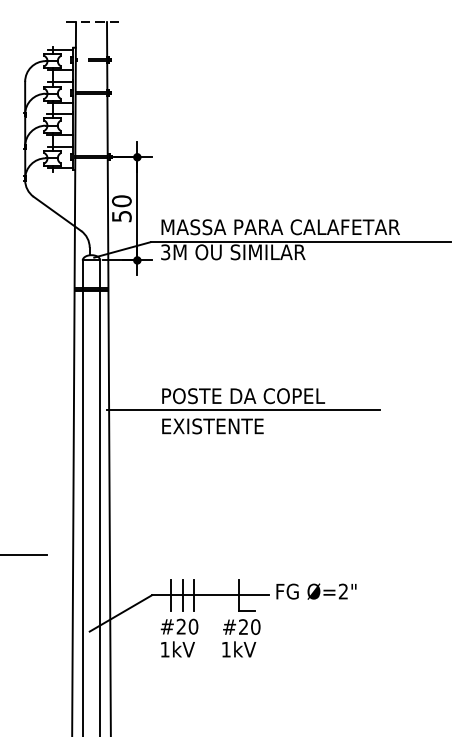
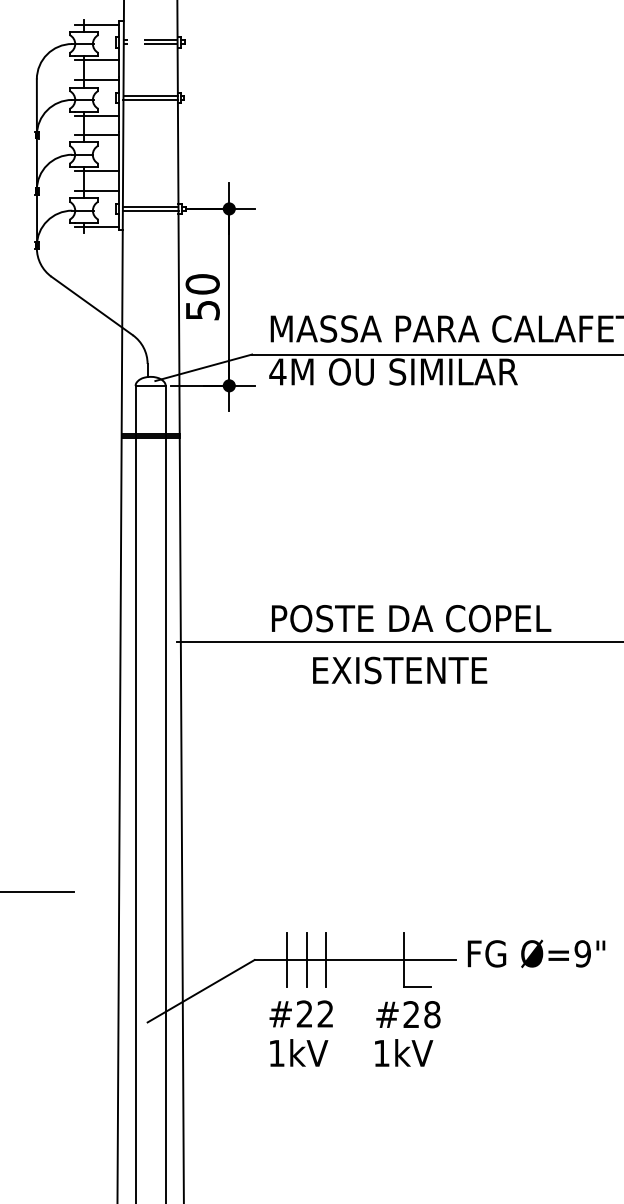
text: (165, 252) -> (277, 372), 3M -> 4M
text: (212, 426) -> (399, 670), moved
text: (343, 591) -> (582, 953), Ø=2" -> Ø=9"
text: (193, 626) -> (325, 1013), #20 -> #22
text: (255, 626) -> (431, 1013), #20 -> #28

